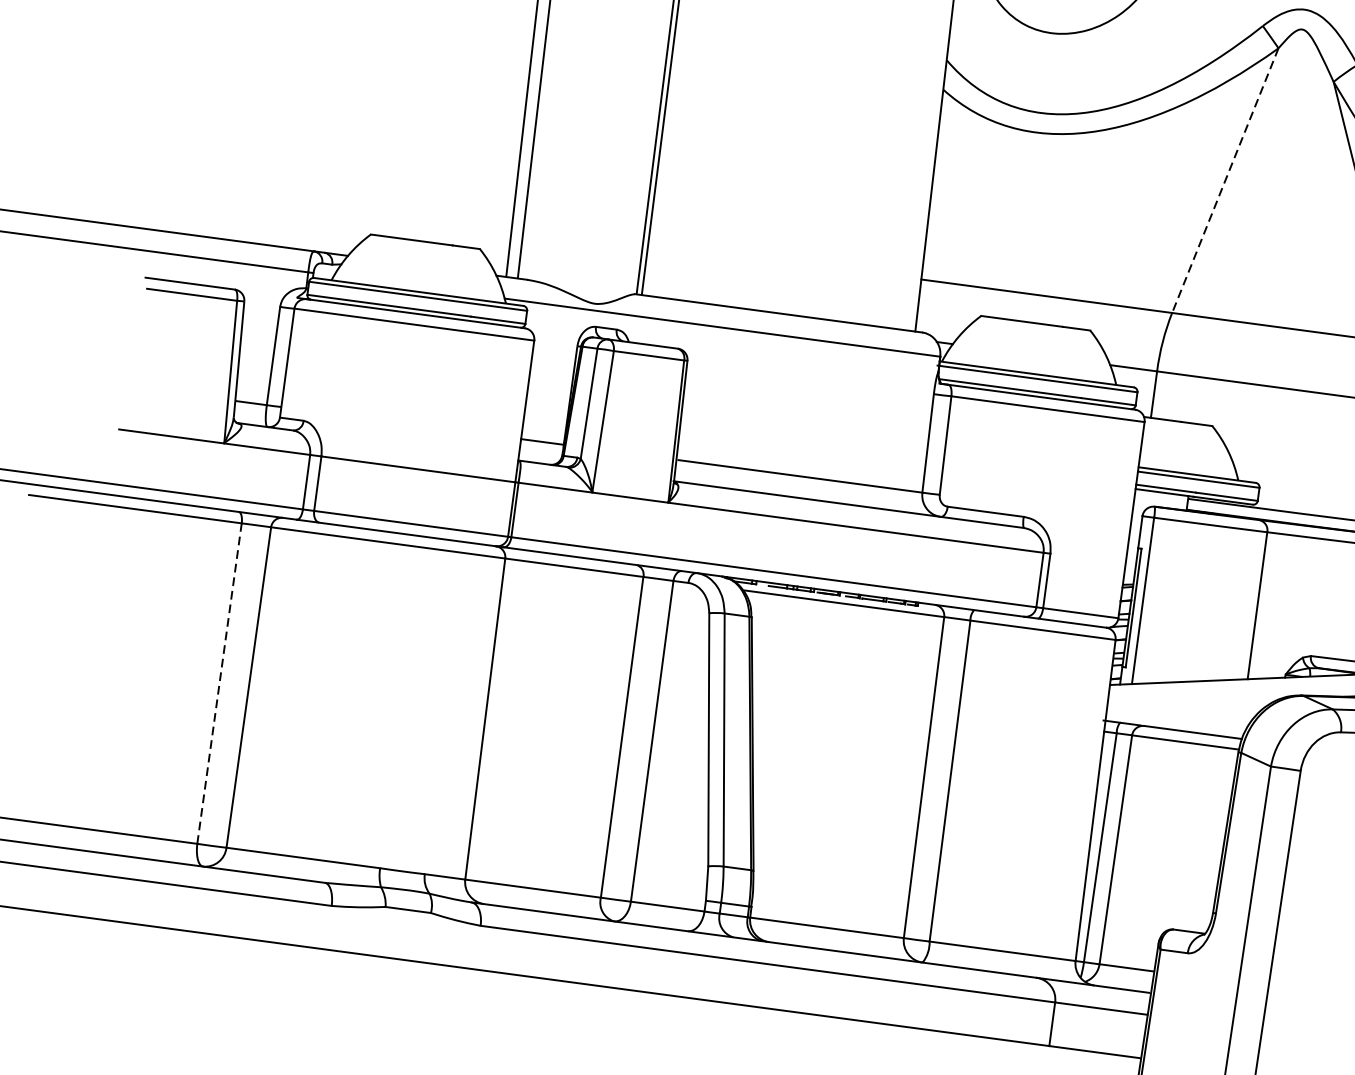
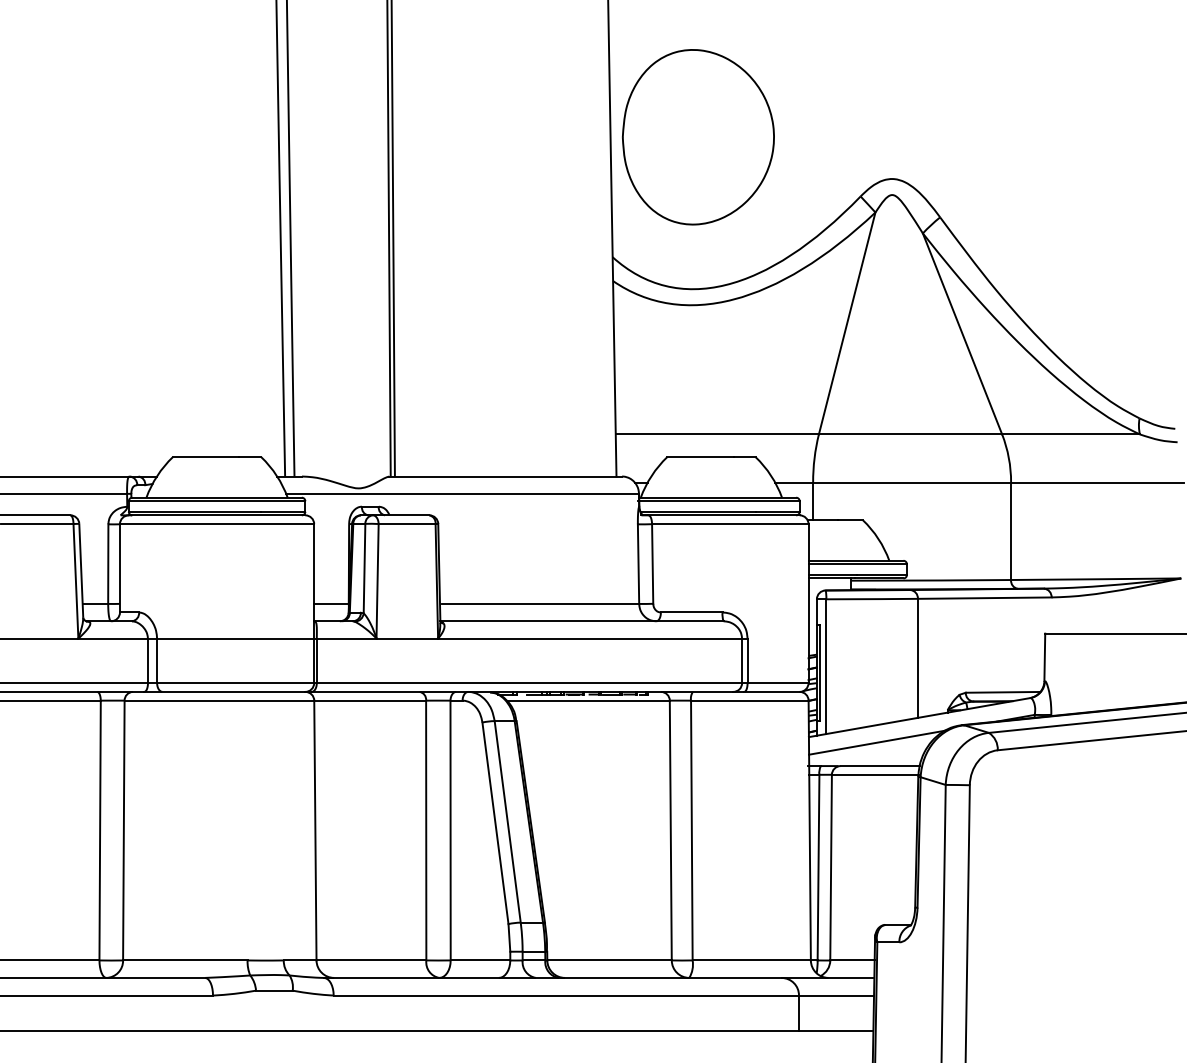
line: (1225, 180) -> (847, 323), dashed -> solid
line: (220, 682) -> (100, 829), dashed -> solid
line: (1193, 702) -> (877, 742), added

